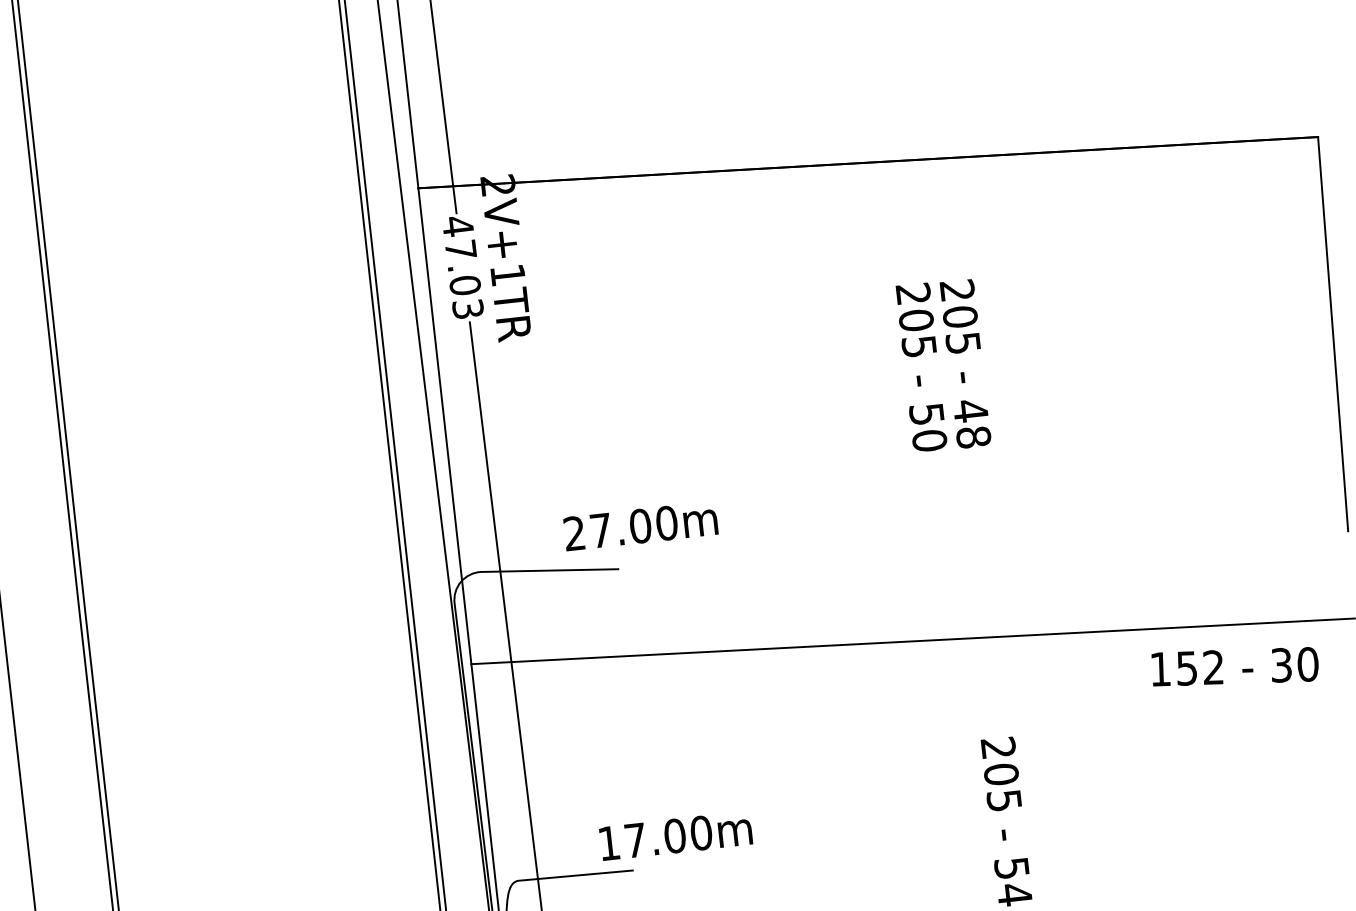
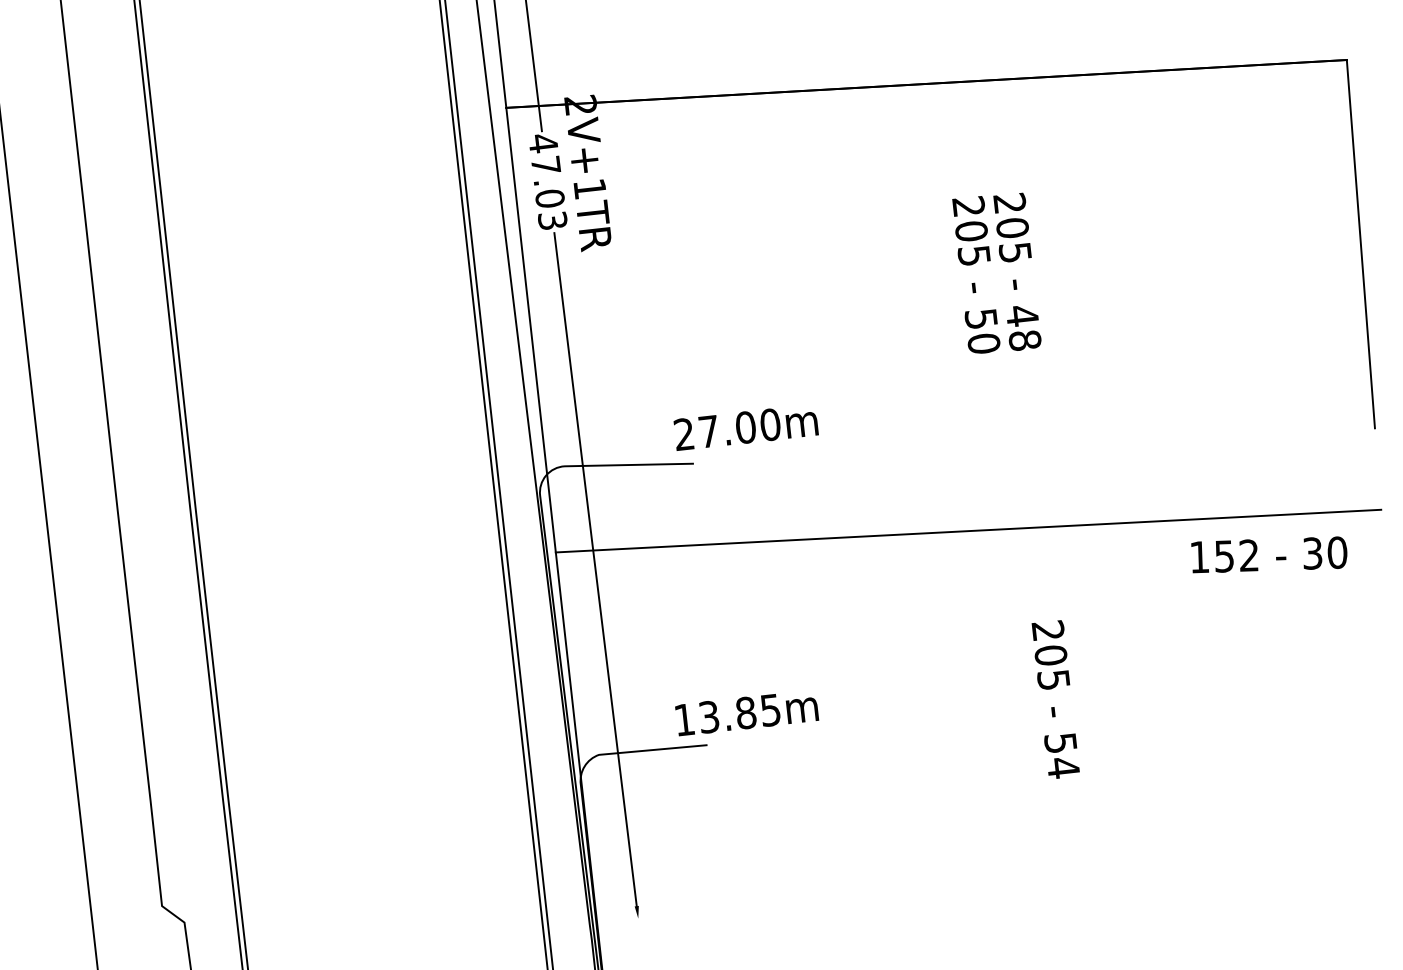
text: (640, 528) -> (745, 429), moved
text: (667, 836) -> (739, 713), 17.00m -> 13.85m

